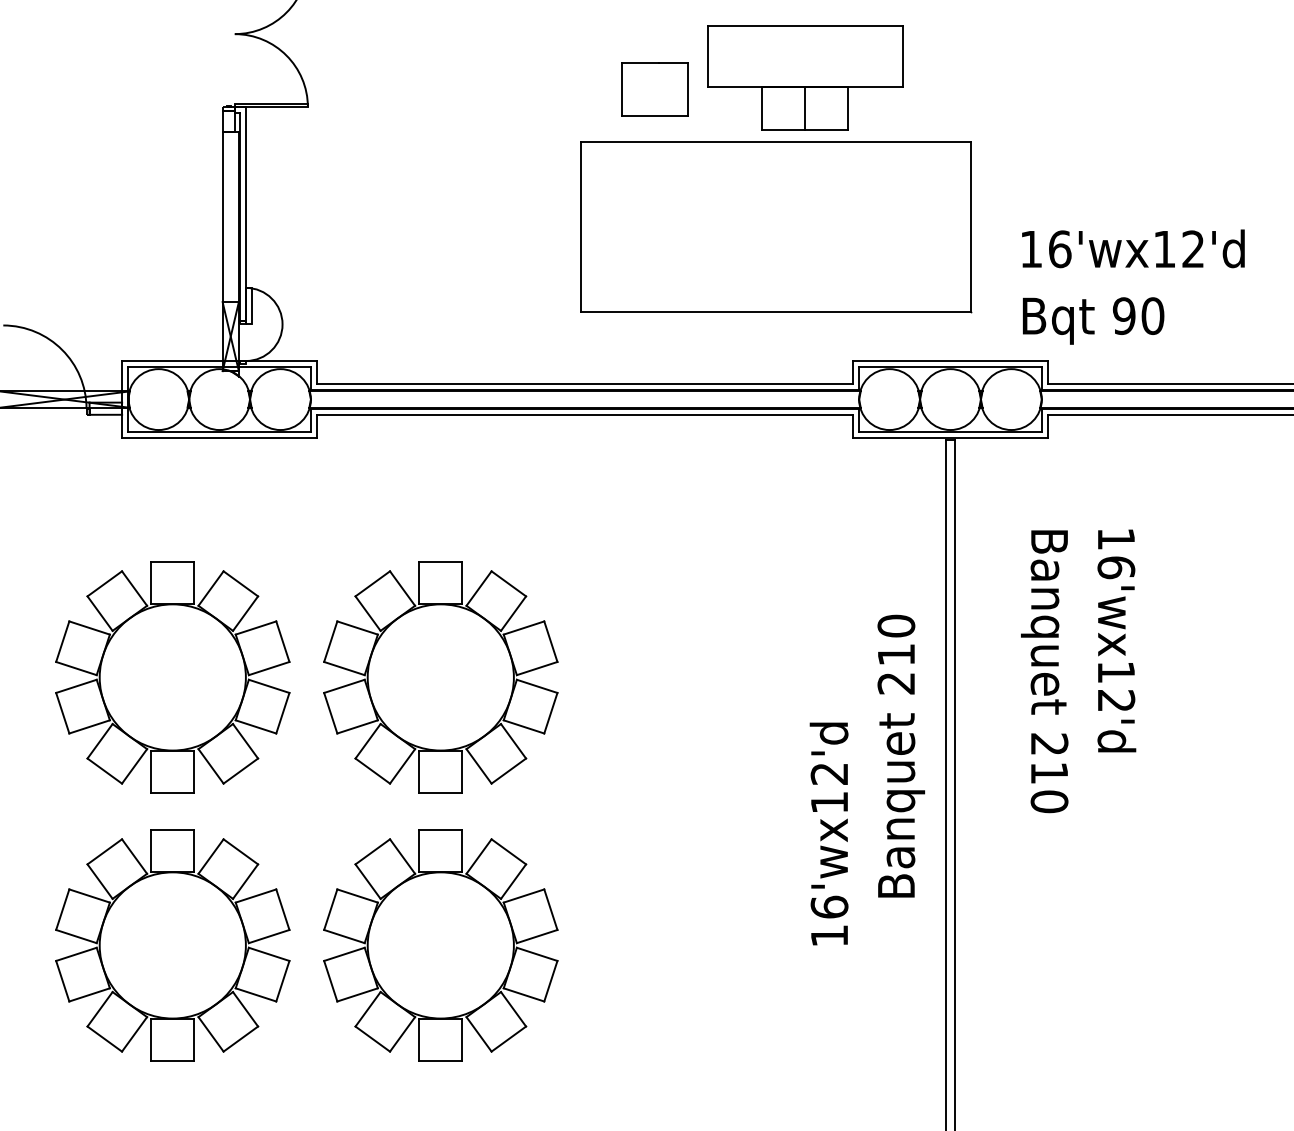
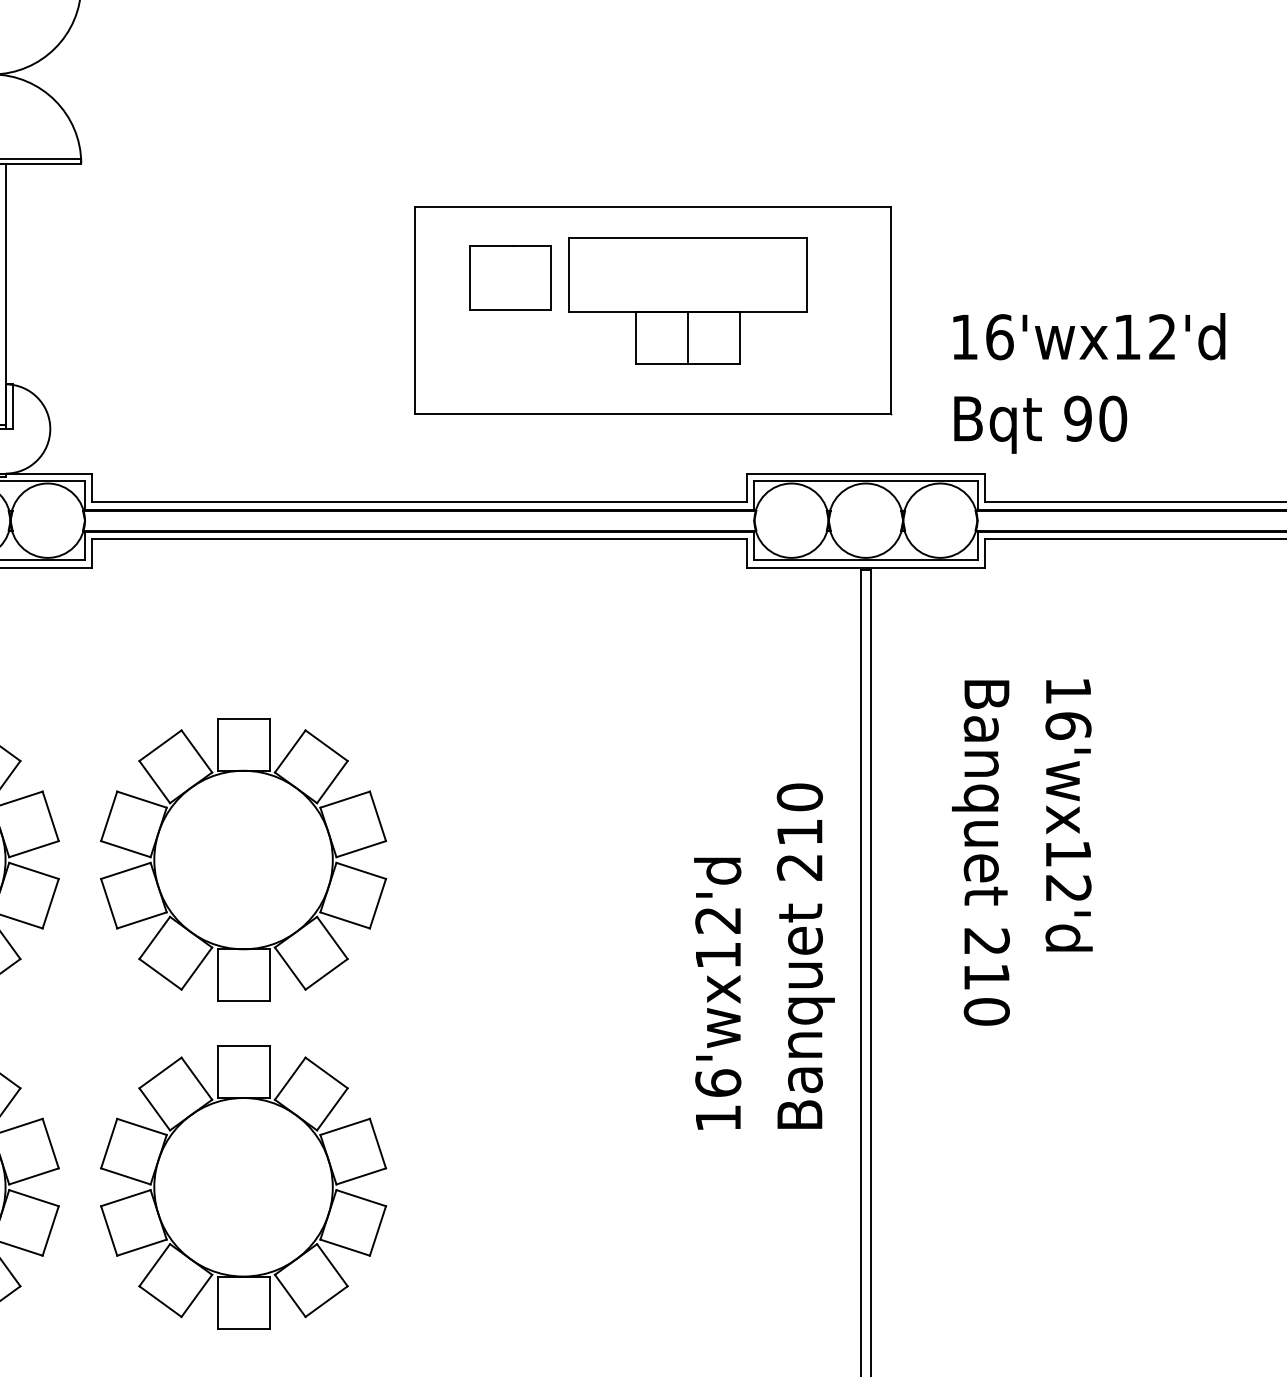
part: (805, 77) -> (688, 300), moved
part: (654, 89) -> (509, 277), moved
text: (828, 833) -> (716, 993), moved

